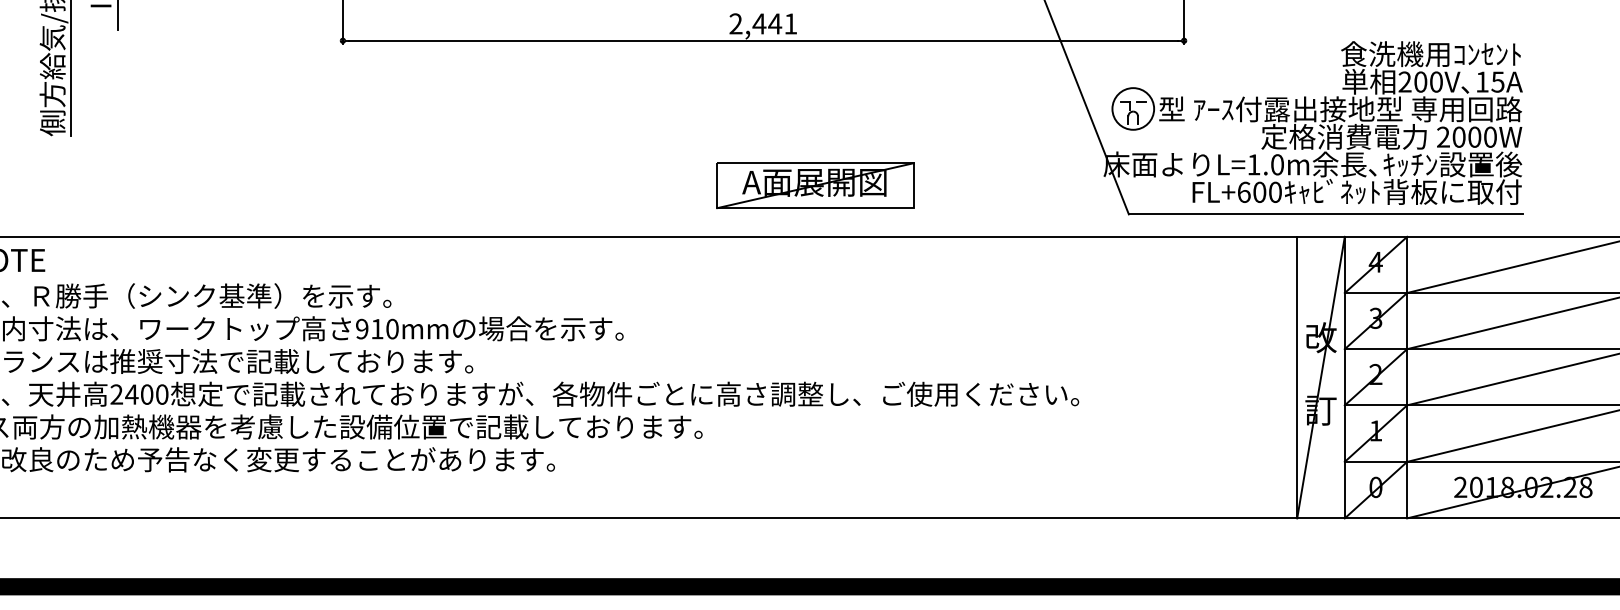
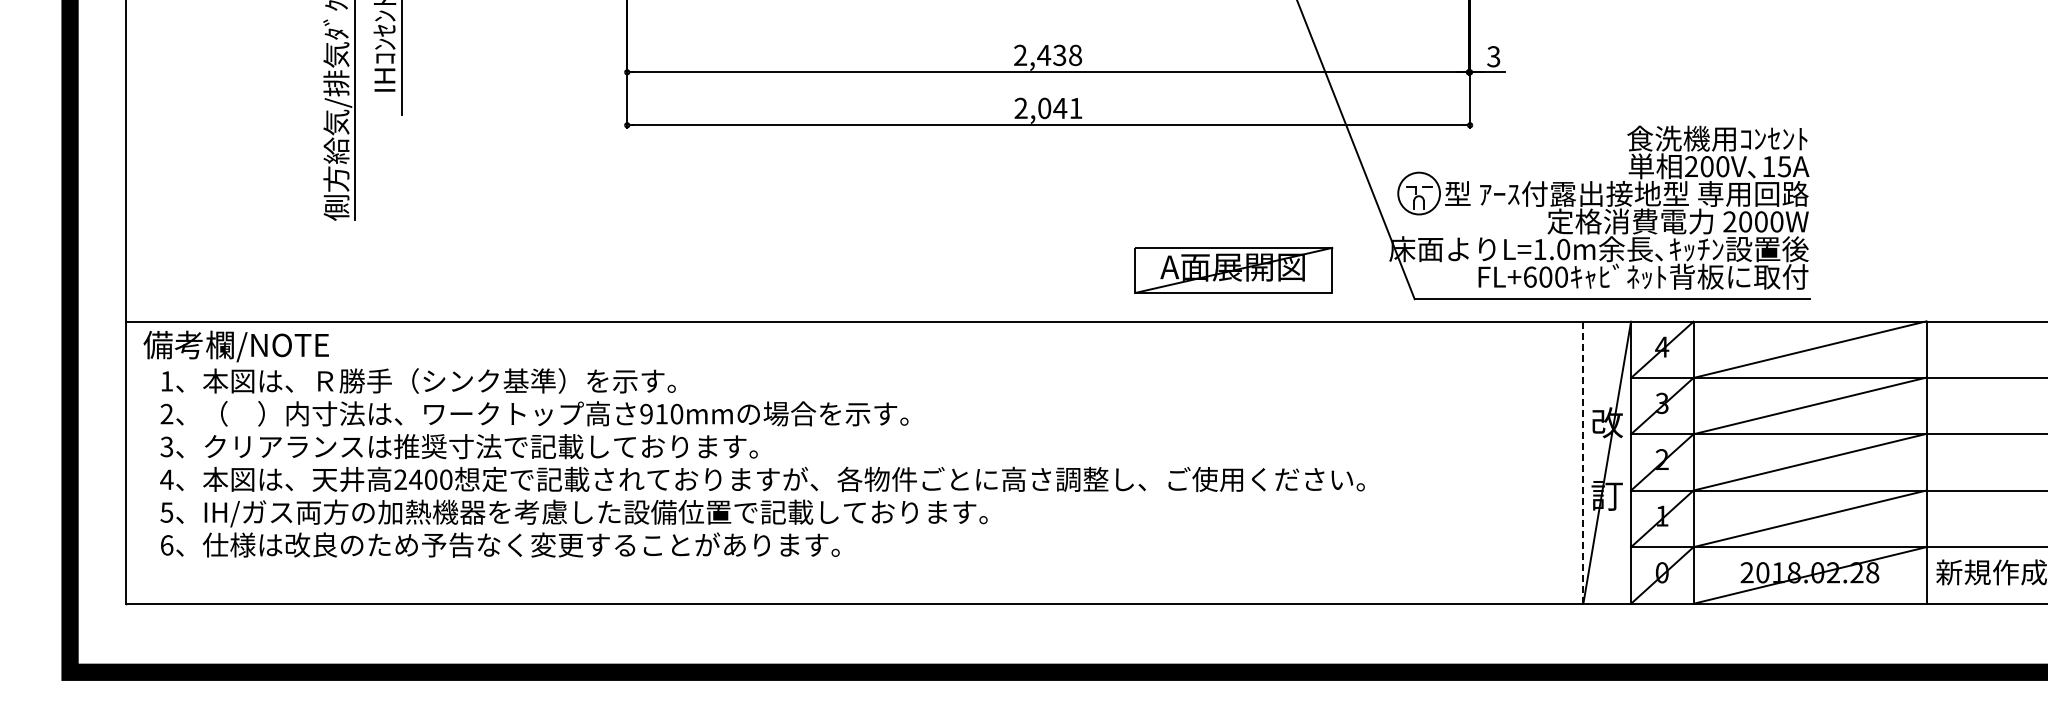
text: (759, 24) -> (1044, 108), 2,441 -> 2,041
part: (815, 184) -> (1233, 269), moved
line: (1297, 378) -> (1583, 463), solid -> dashed

